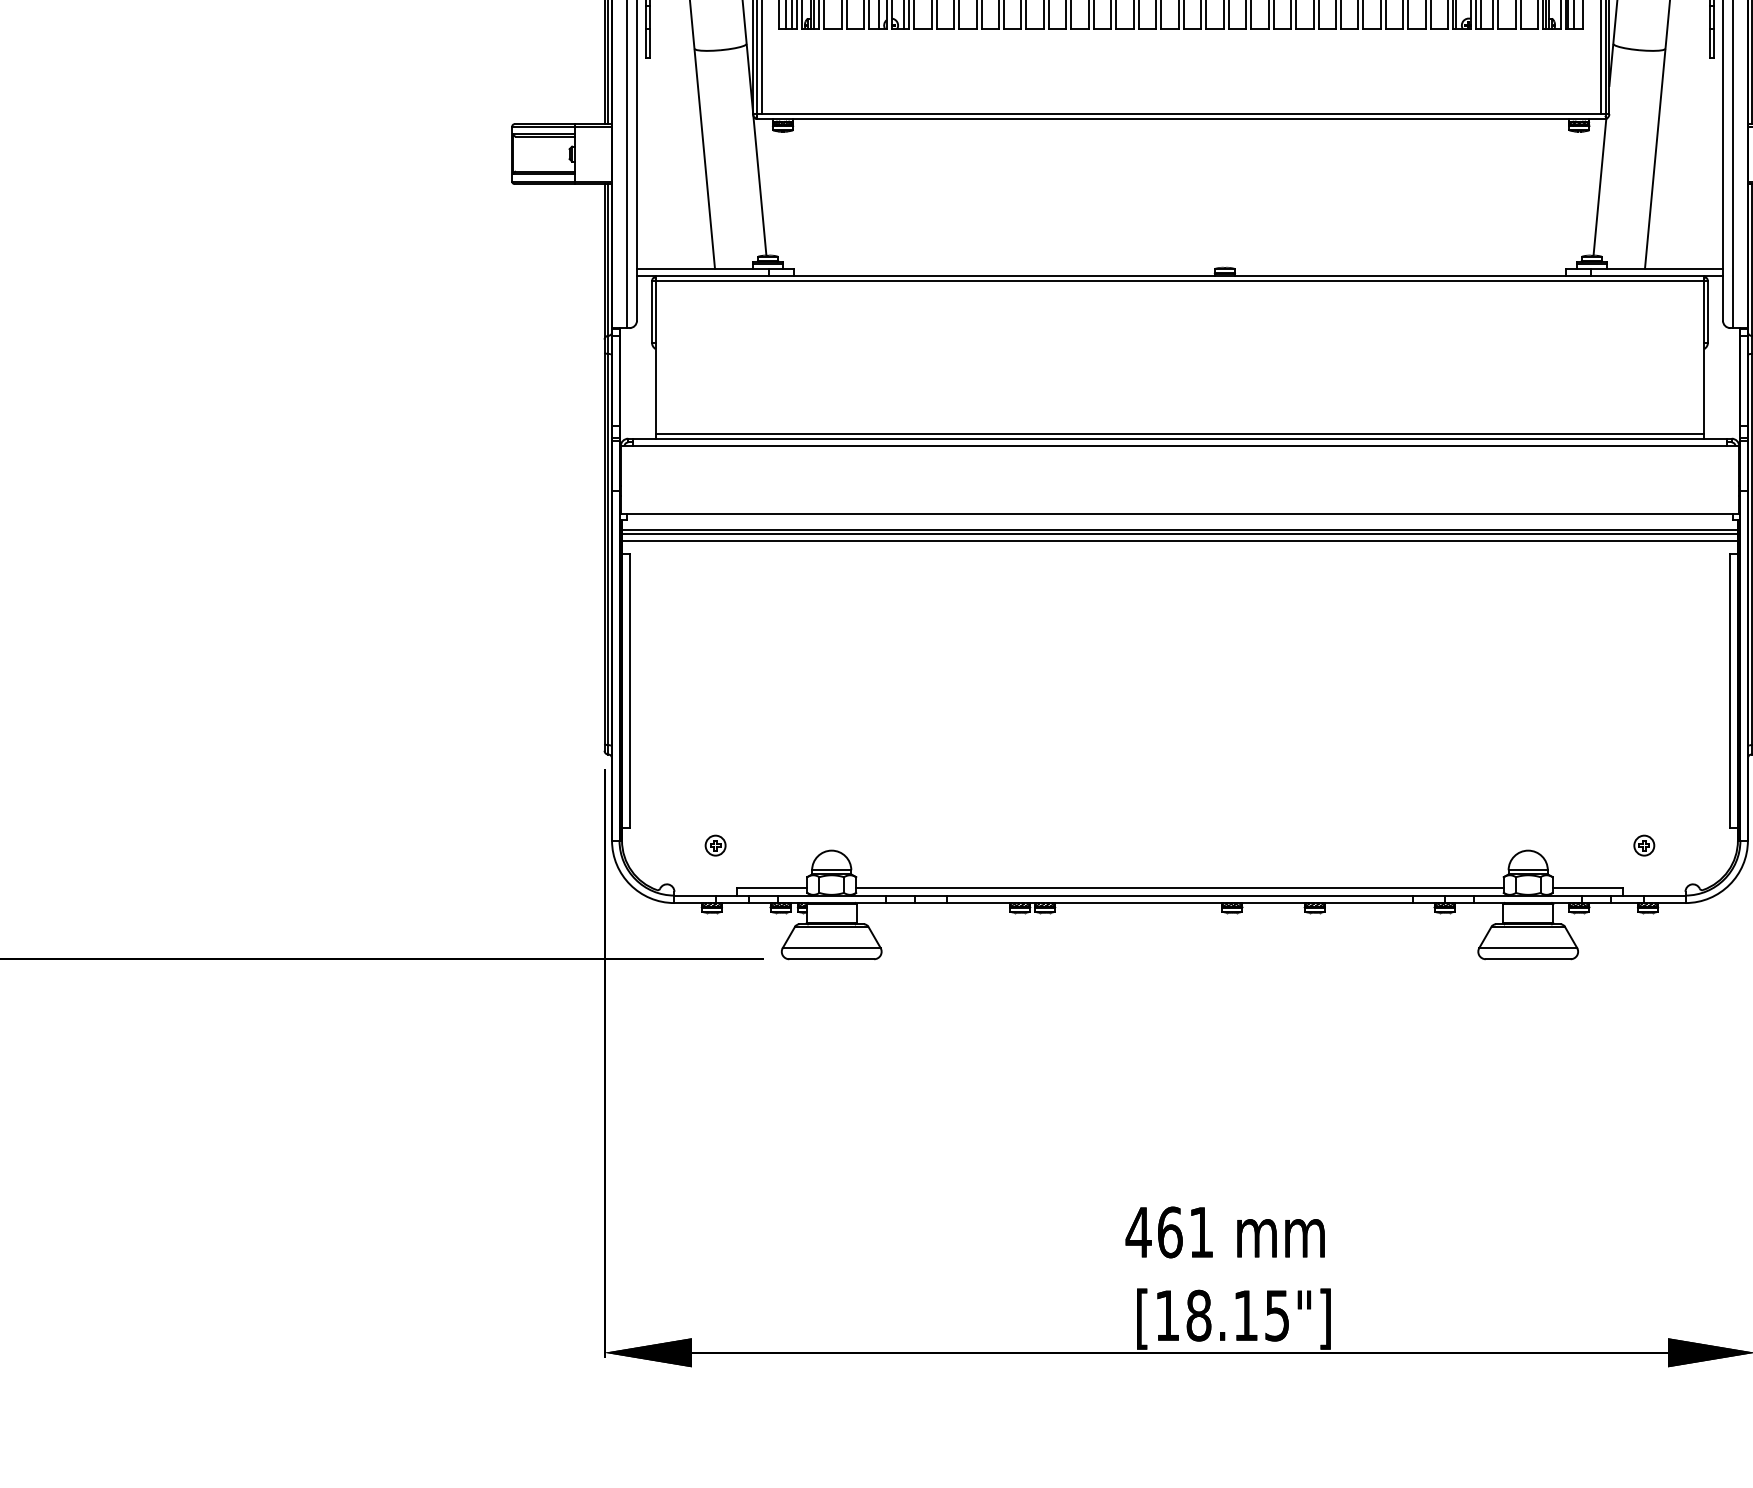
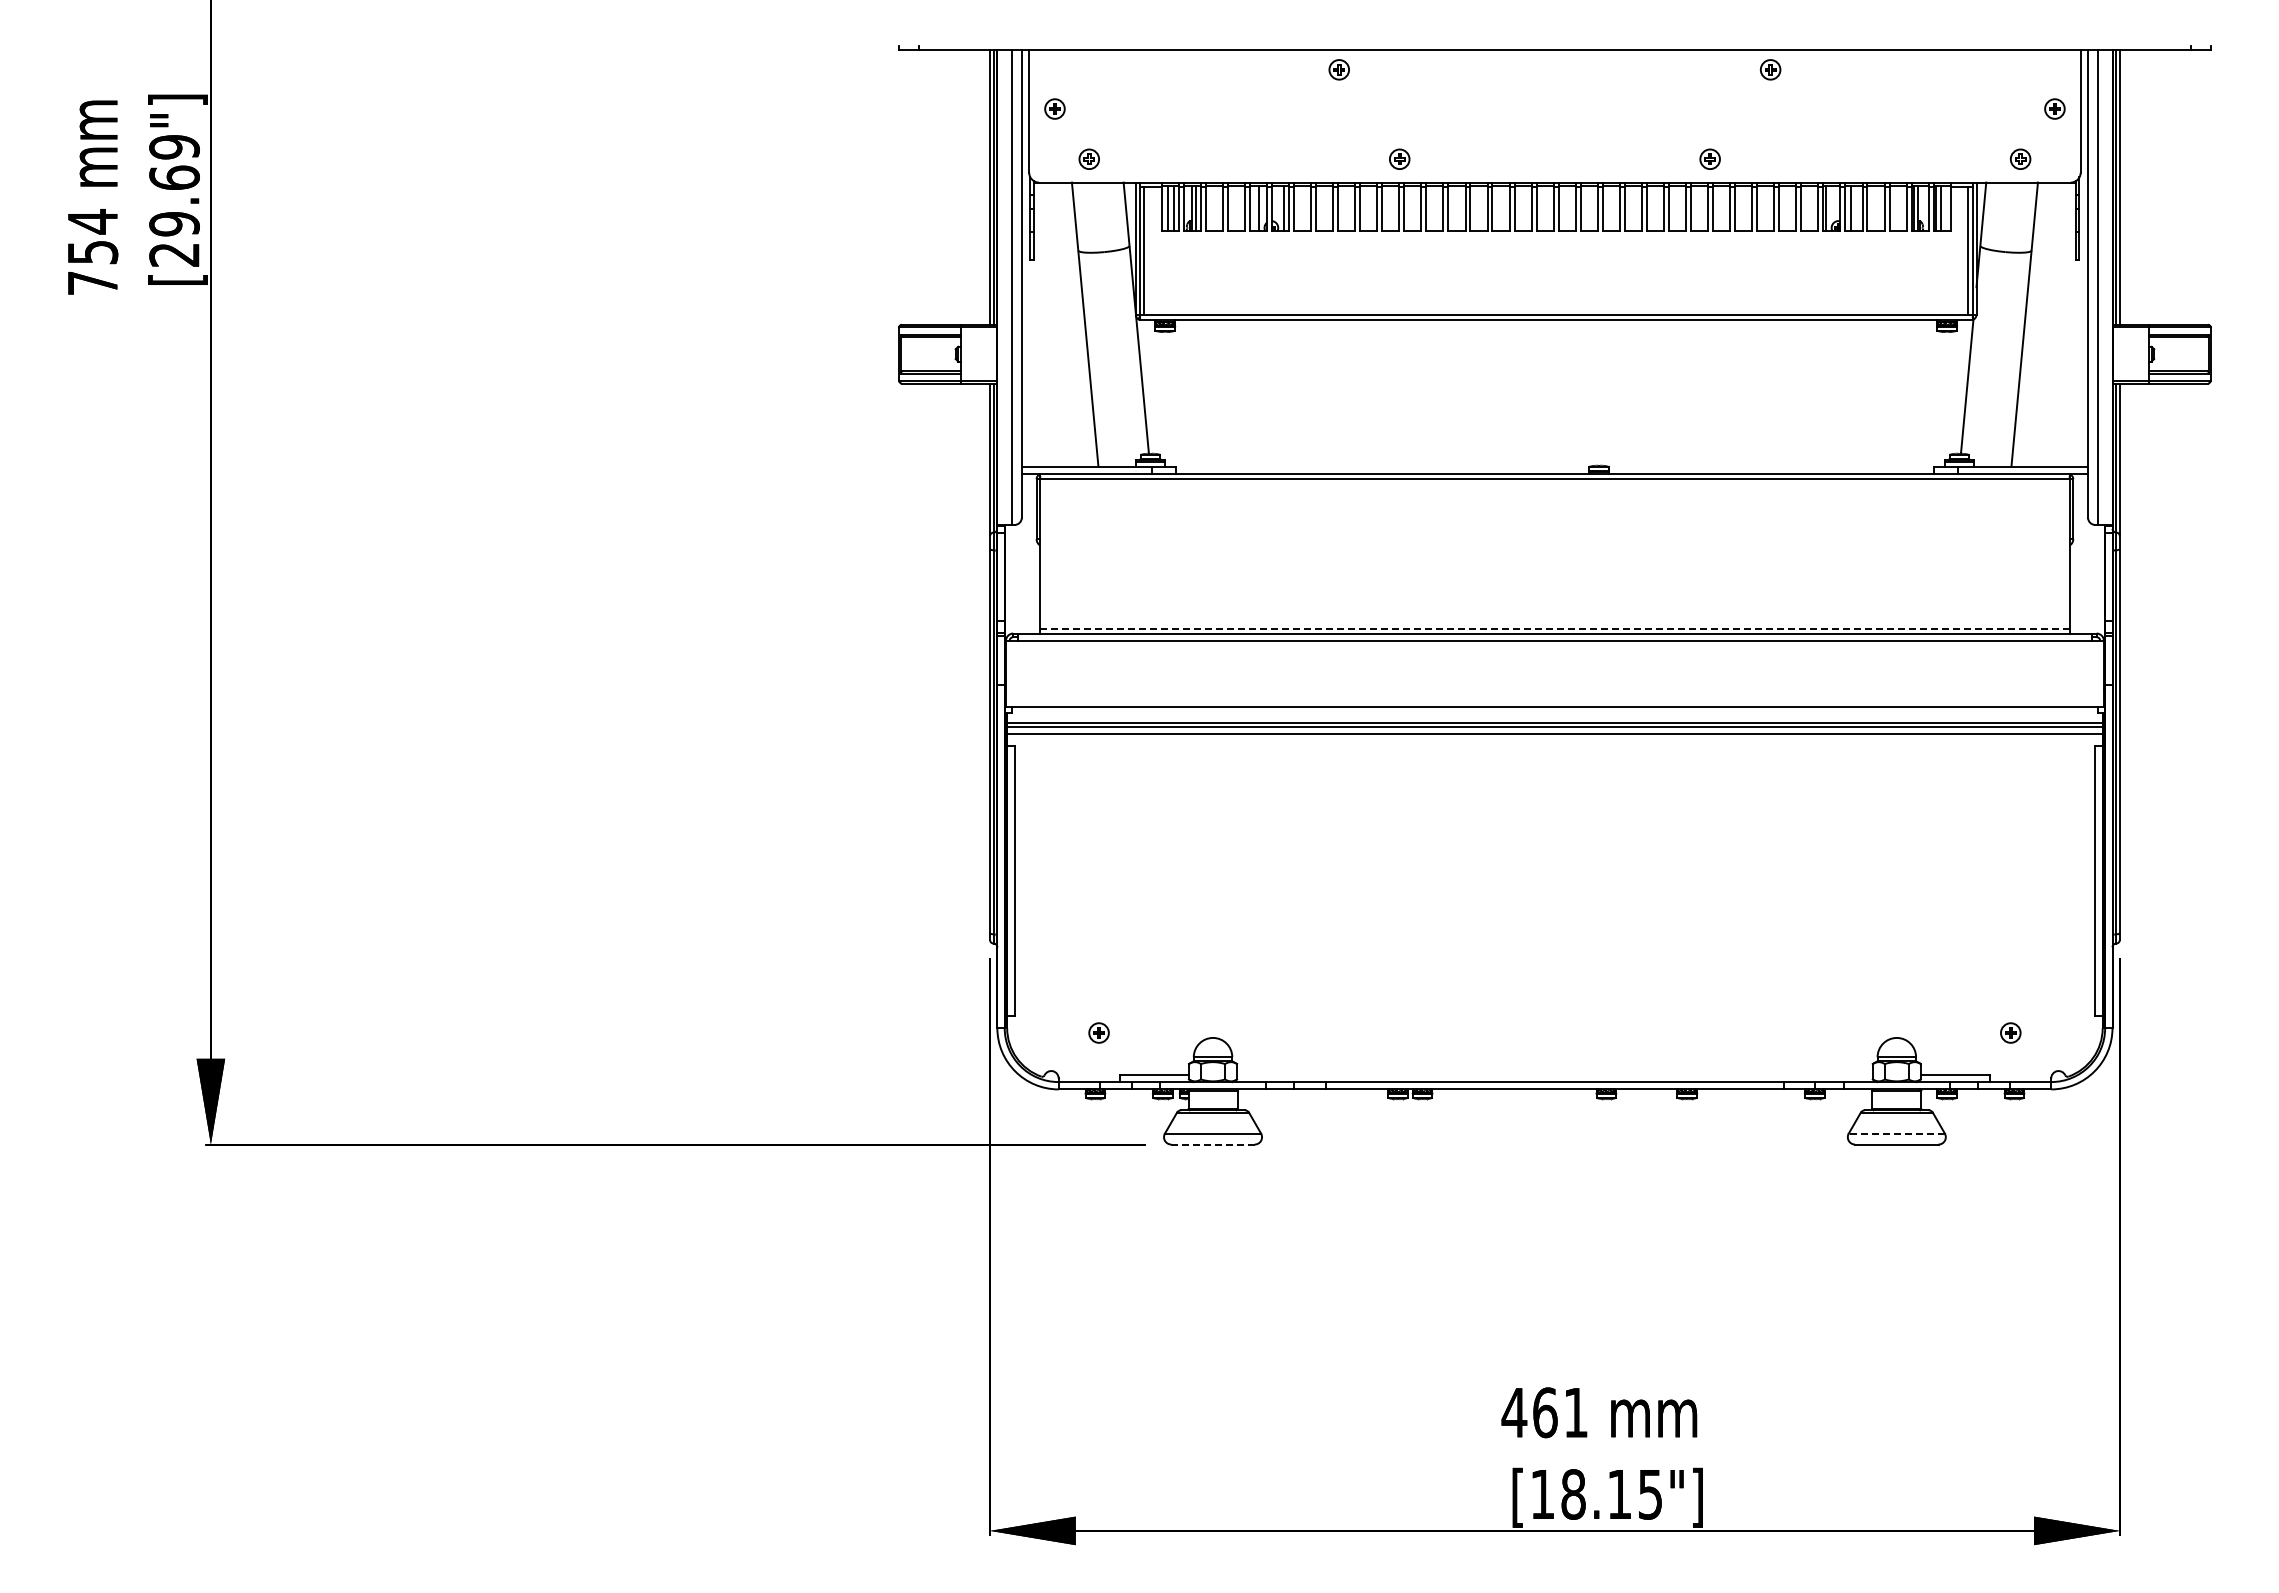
line: (1179, 433) -> (1554, 628), solid -> dashed
line: (1179, 887) -> (1554, 1074), removed
line: (1527, 947) -> (1896, 1133), solid -> dashed
line: (832, 959) -> (1213, 1144), solid -> dashed

